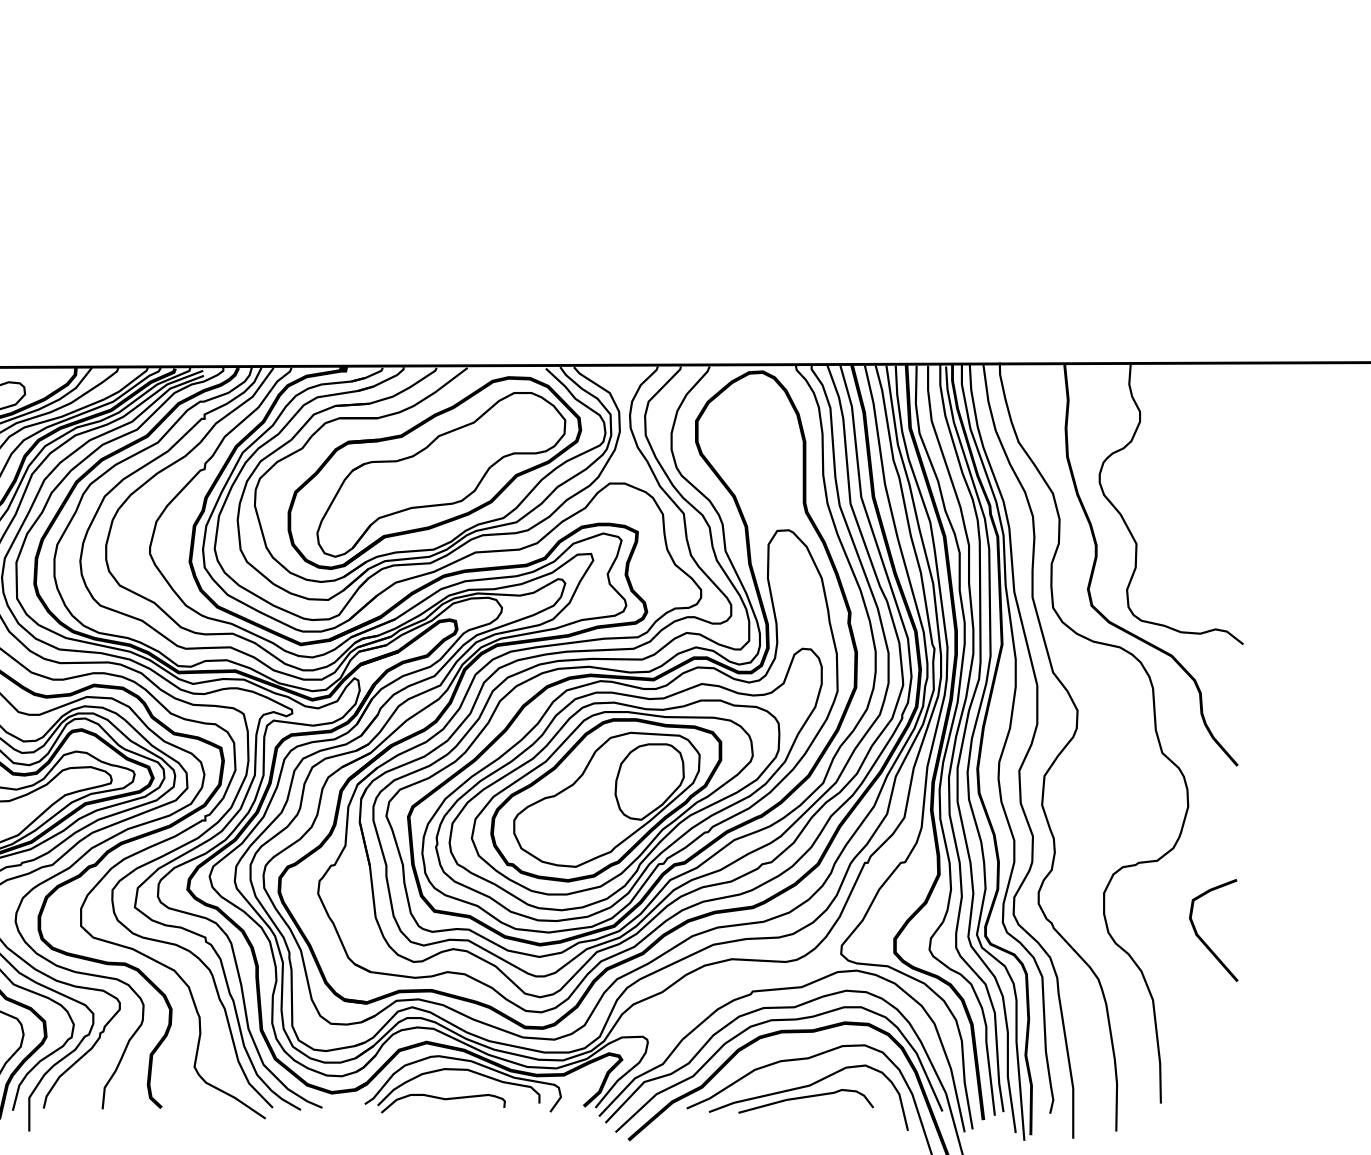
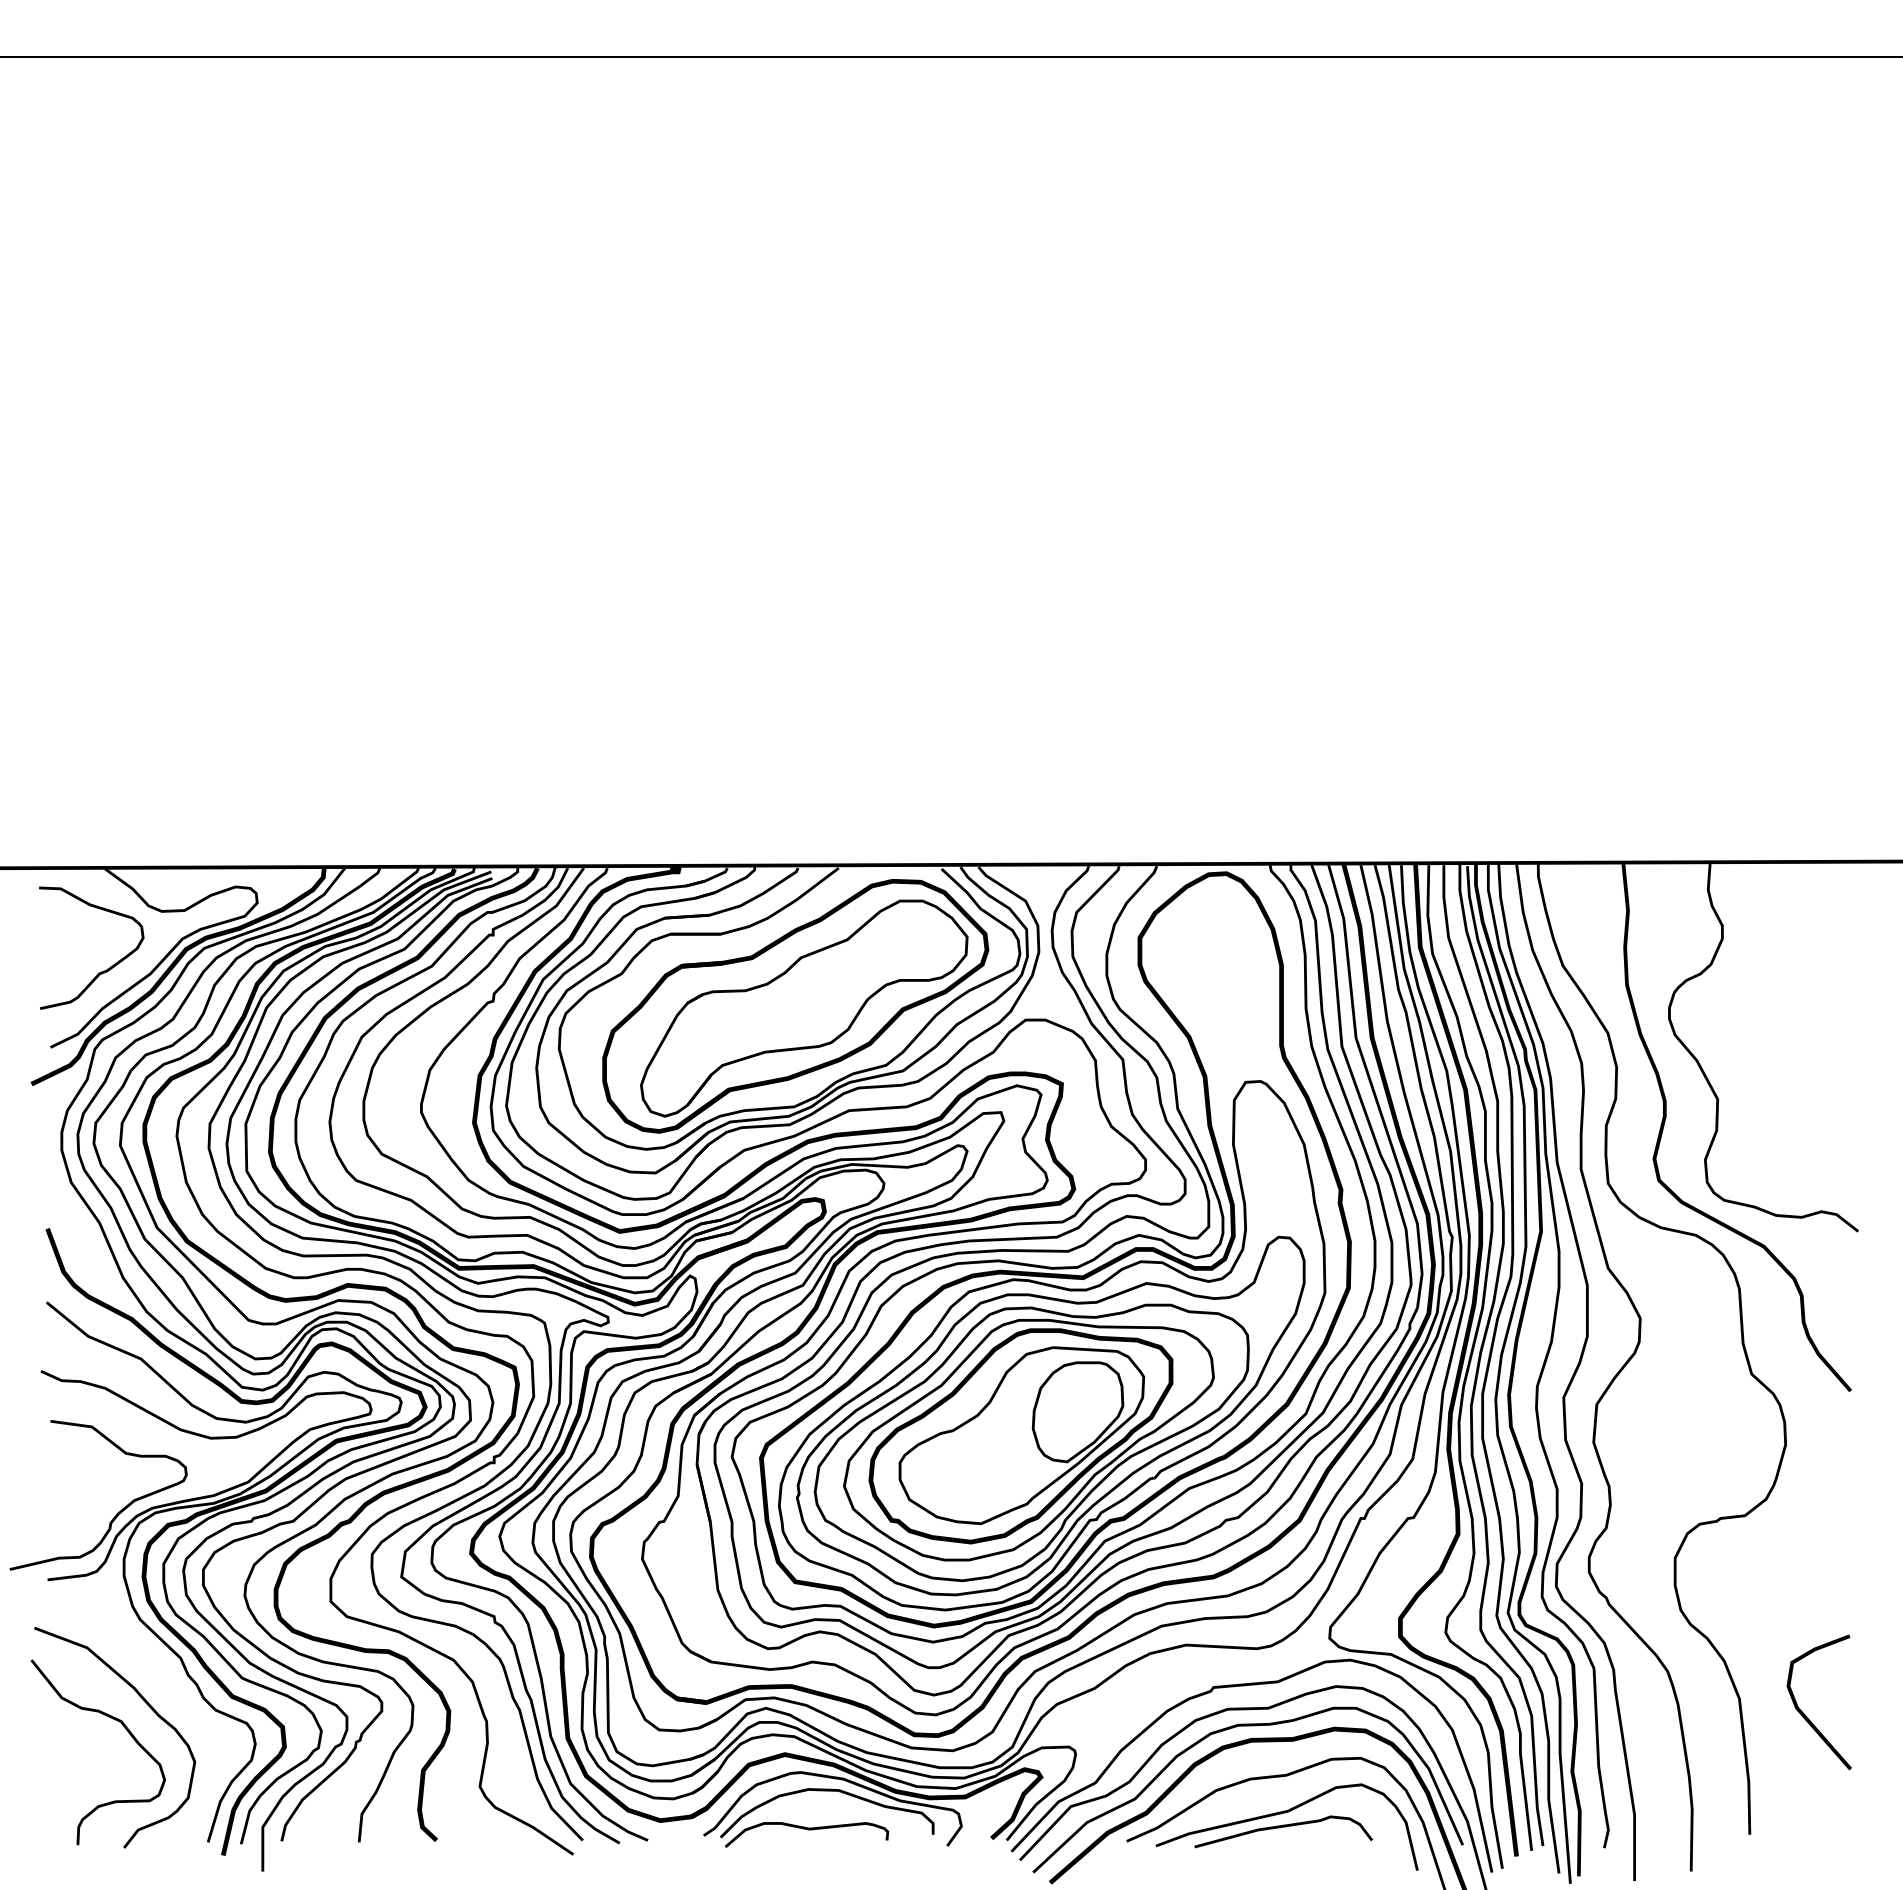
curve: (1203, 939) -> (1805, 1714), moved

